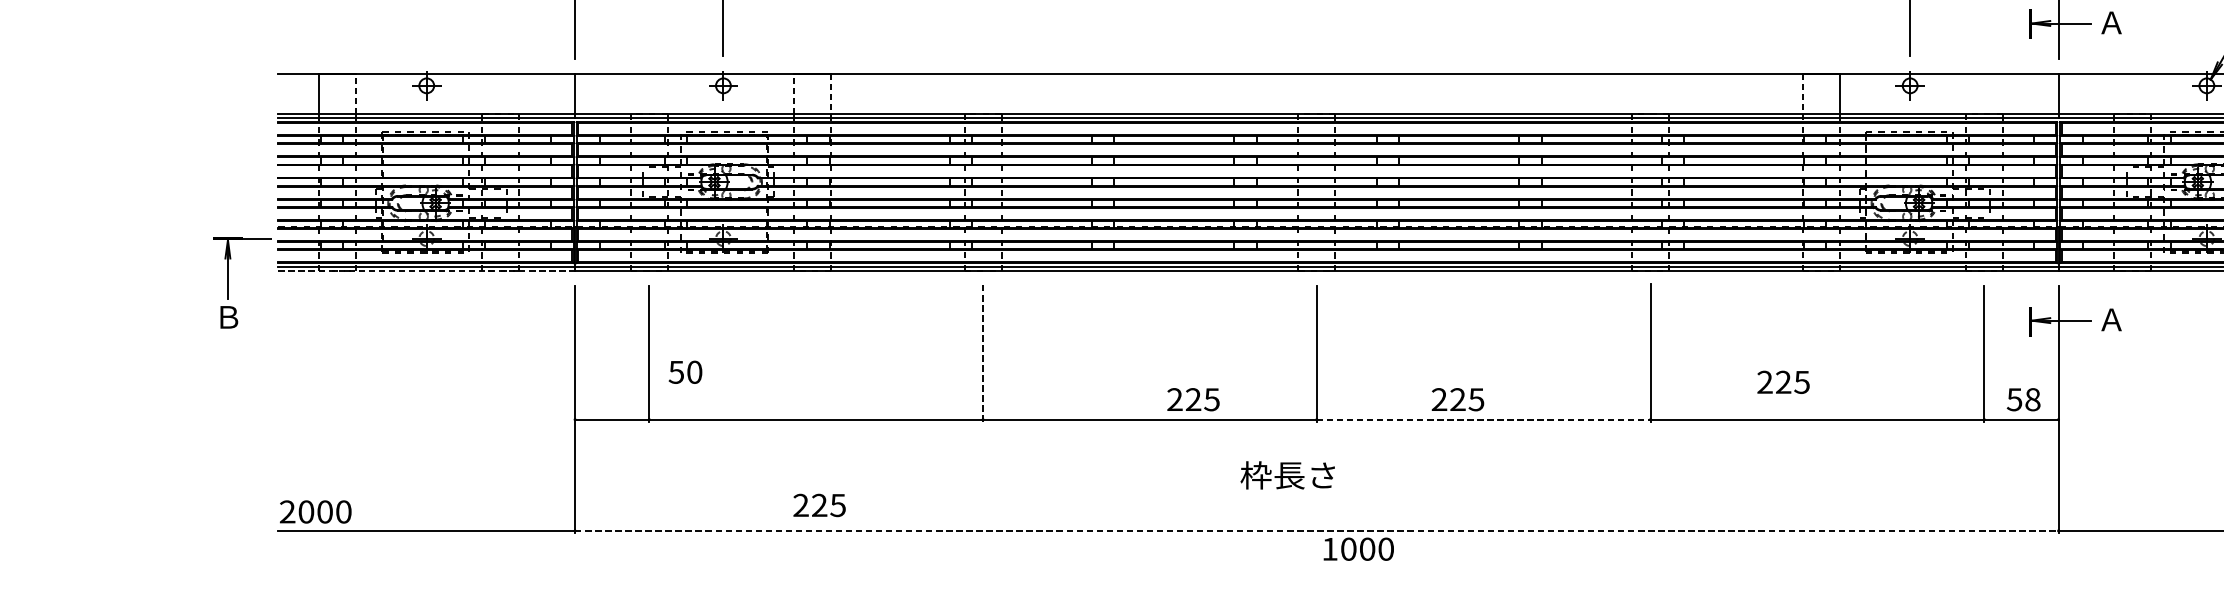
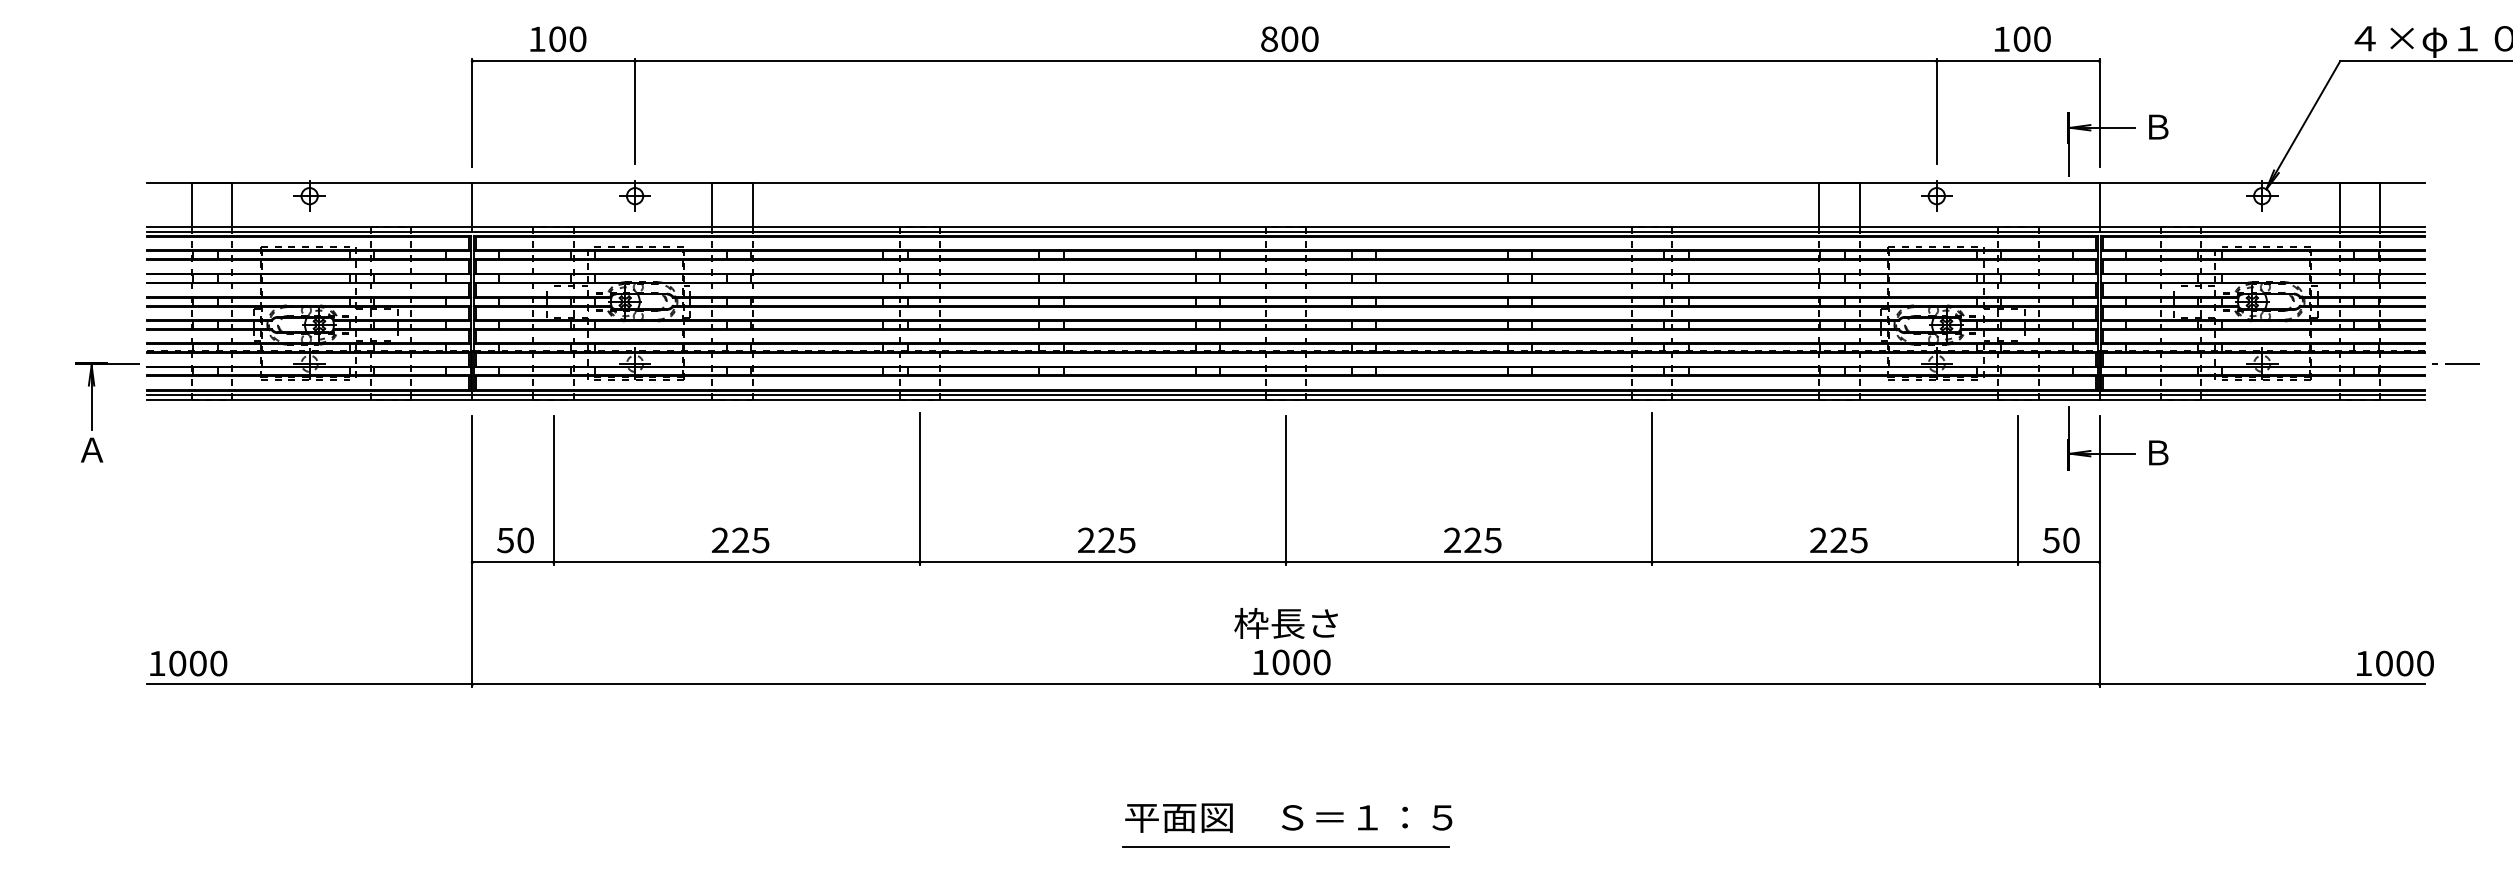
text: (2111, 22) -> (2157, 126), Ａ -> Ｂ
line: (2030, 53) -> (2068, 160), added
line: (356, 94) -> (232, 205), dashed -> solid
line: (793, 94) -> (712, 205), dashed -> solid
line: (831, 94) -> (753, 205), dashed -> solid
line: (1802, 94) -> (1818, 205), dashed -> solid
line: (426, 271) -> (309, 399), dashed -> solid
line: (2030, 292) -> (2068, 422), added
text: (227, 316) -> (91, 449), Ｂ -> Ａ
text: (2111, 319) -> (2157, 452), Ａ -> Ｂ
line: (982, 353) -> (919, 489), dashed -> solid
text: (685, 372) -> (515, 540), moved
text: (1783, 382) -> (1838, 540), moved
text: (1193, 399) -> (1106, 540), moved
text: (1457, 399) -> (1472, 540), moved
text: (2032, 399) -> (2071, 540), 58 -> 50
line: (1484, 419) -> (1469, 562), dashed -> solid
text: (1287, 475) -> (1285, 623), moved
text: (819, 505) -> (740, 540), moved
text: (287, 510) -> (156, 662), 2000 -> 1000
line: (1316, 531) -> (1285, 684), dashed -> solid
text: (1358, 549) -> (1291, 662), moved

